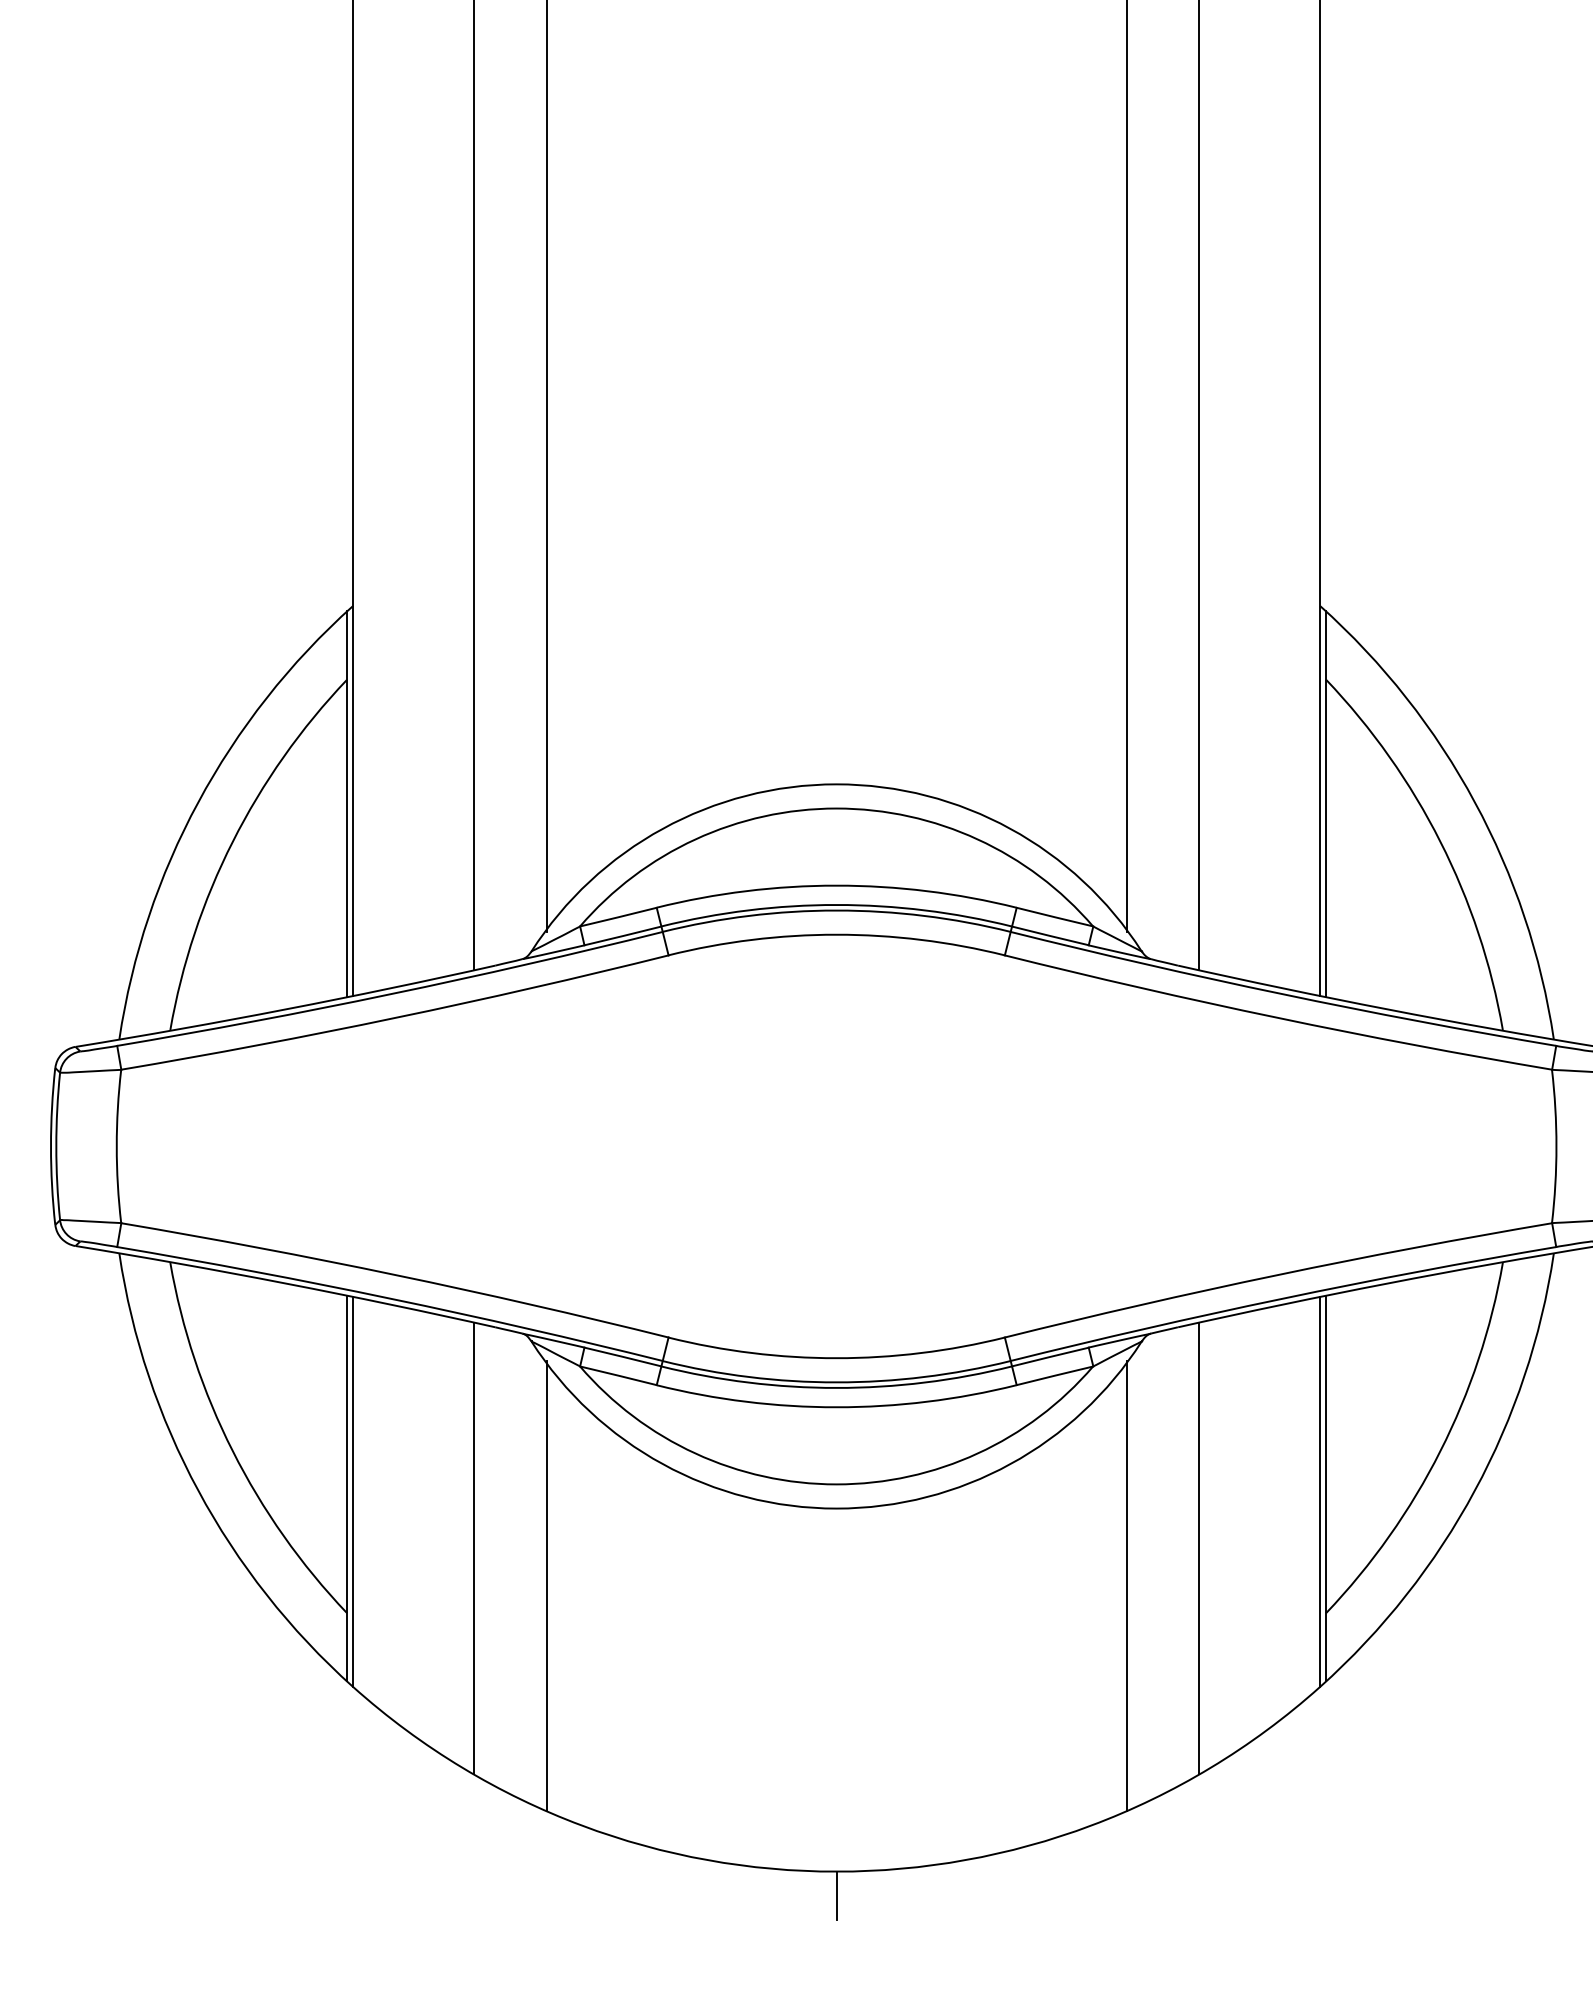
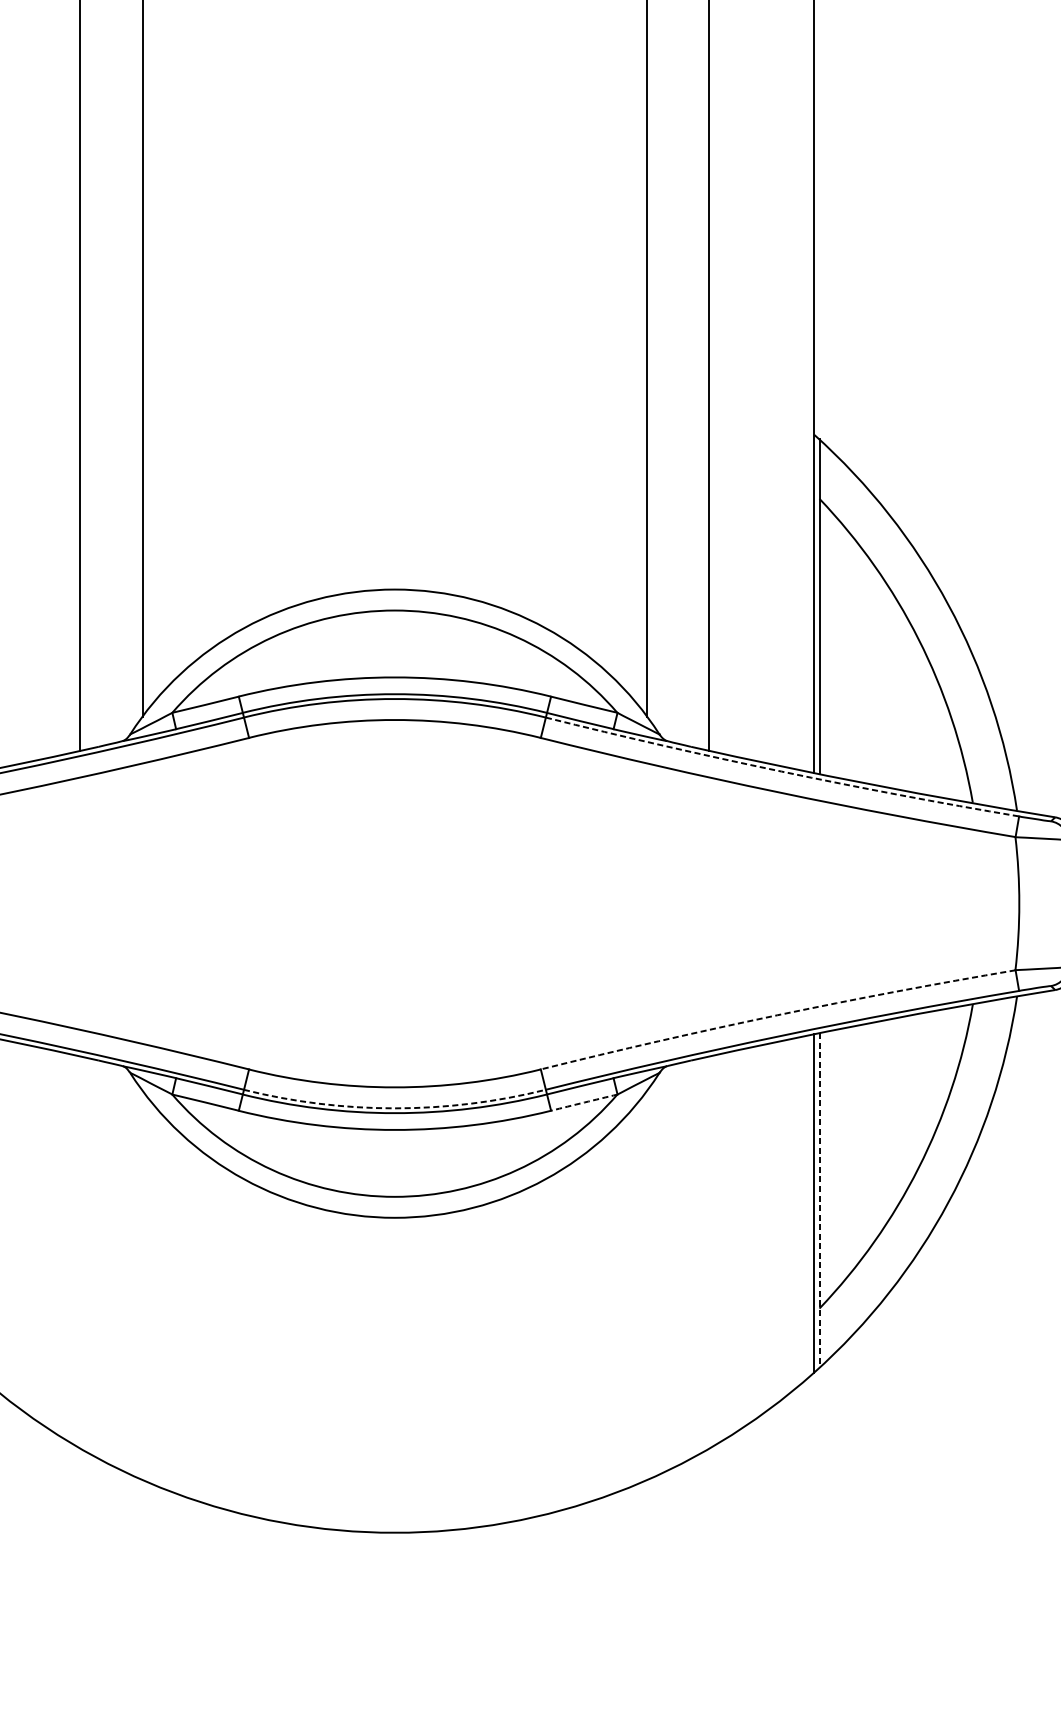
arc: (1282, 994) -> (781, 771), solid -> dashed
arc: (1277, 1275) -> (777, 1015), solid -> dashed
arc: (1055, 1375) -> (584, 1102), solid -> dashed
arc: (836, 1382) -> (394, 1108), solid -> dashed
line: (1326, 1488) -> (819, 1200), solid -> dashed
line: (474, 1548) -> (80, 1252), removed
line: (1199, 1548) -> (709, 1252), removed
line: (546, 1585) -> (143, 1284), removed
line: (1126, 1585) -> (646, 1284), removed
line: (836, 1895) -> (394, 1553), removed

